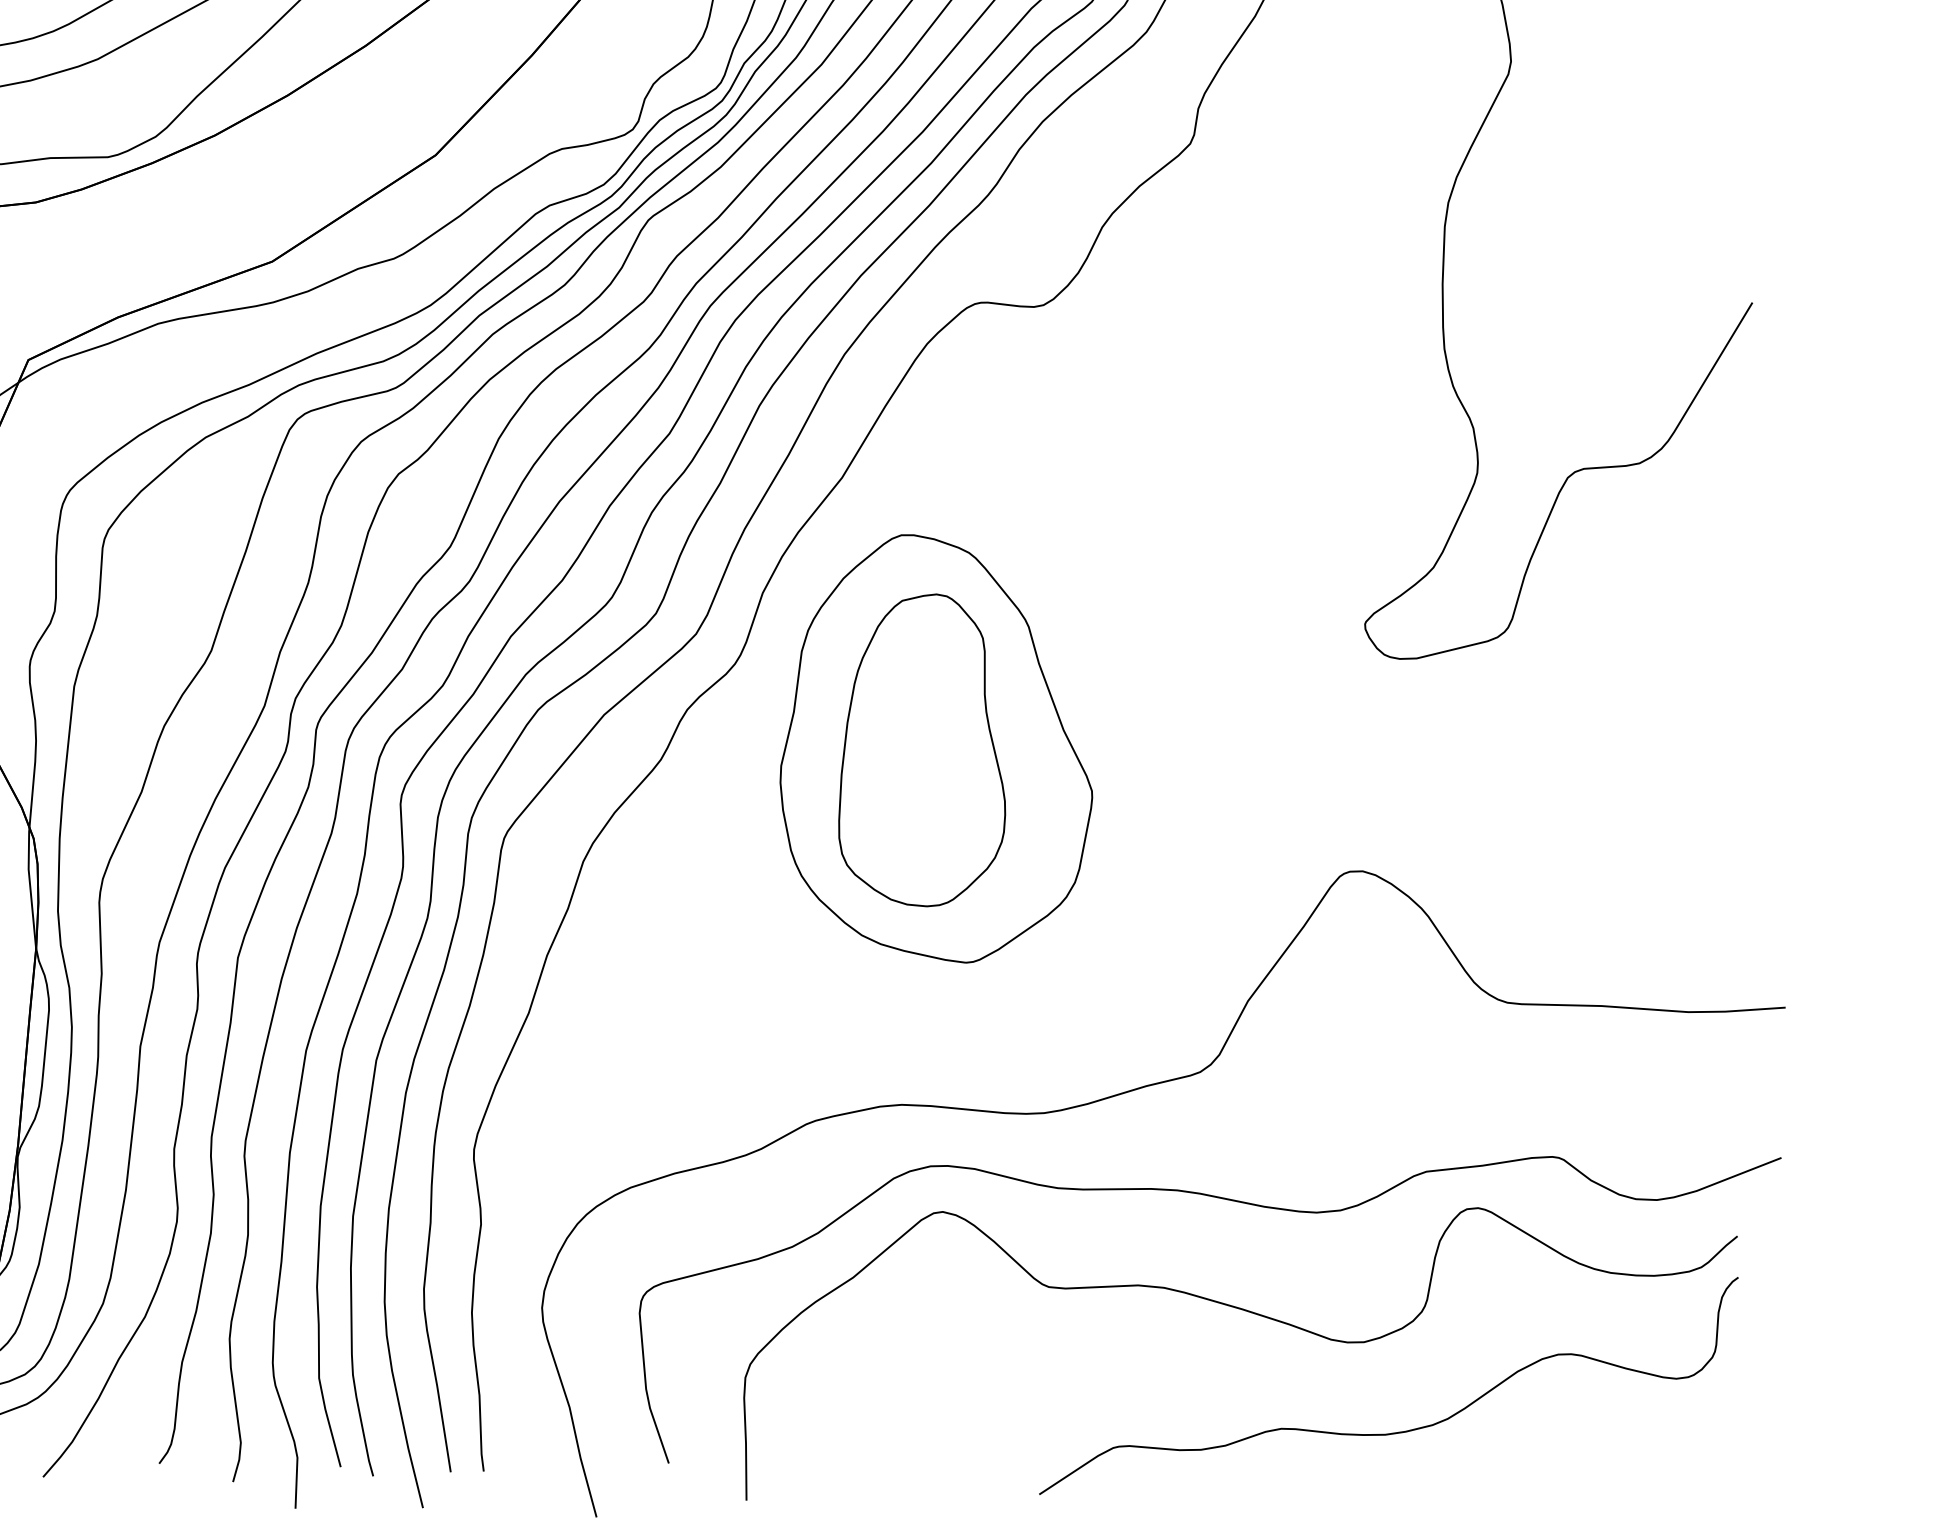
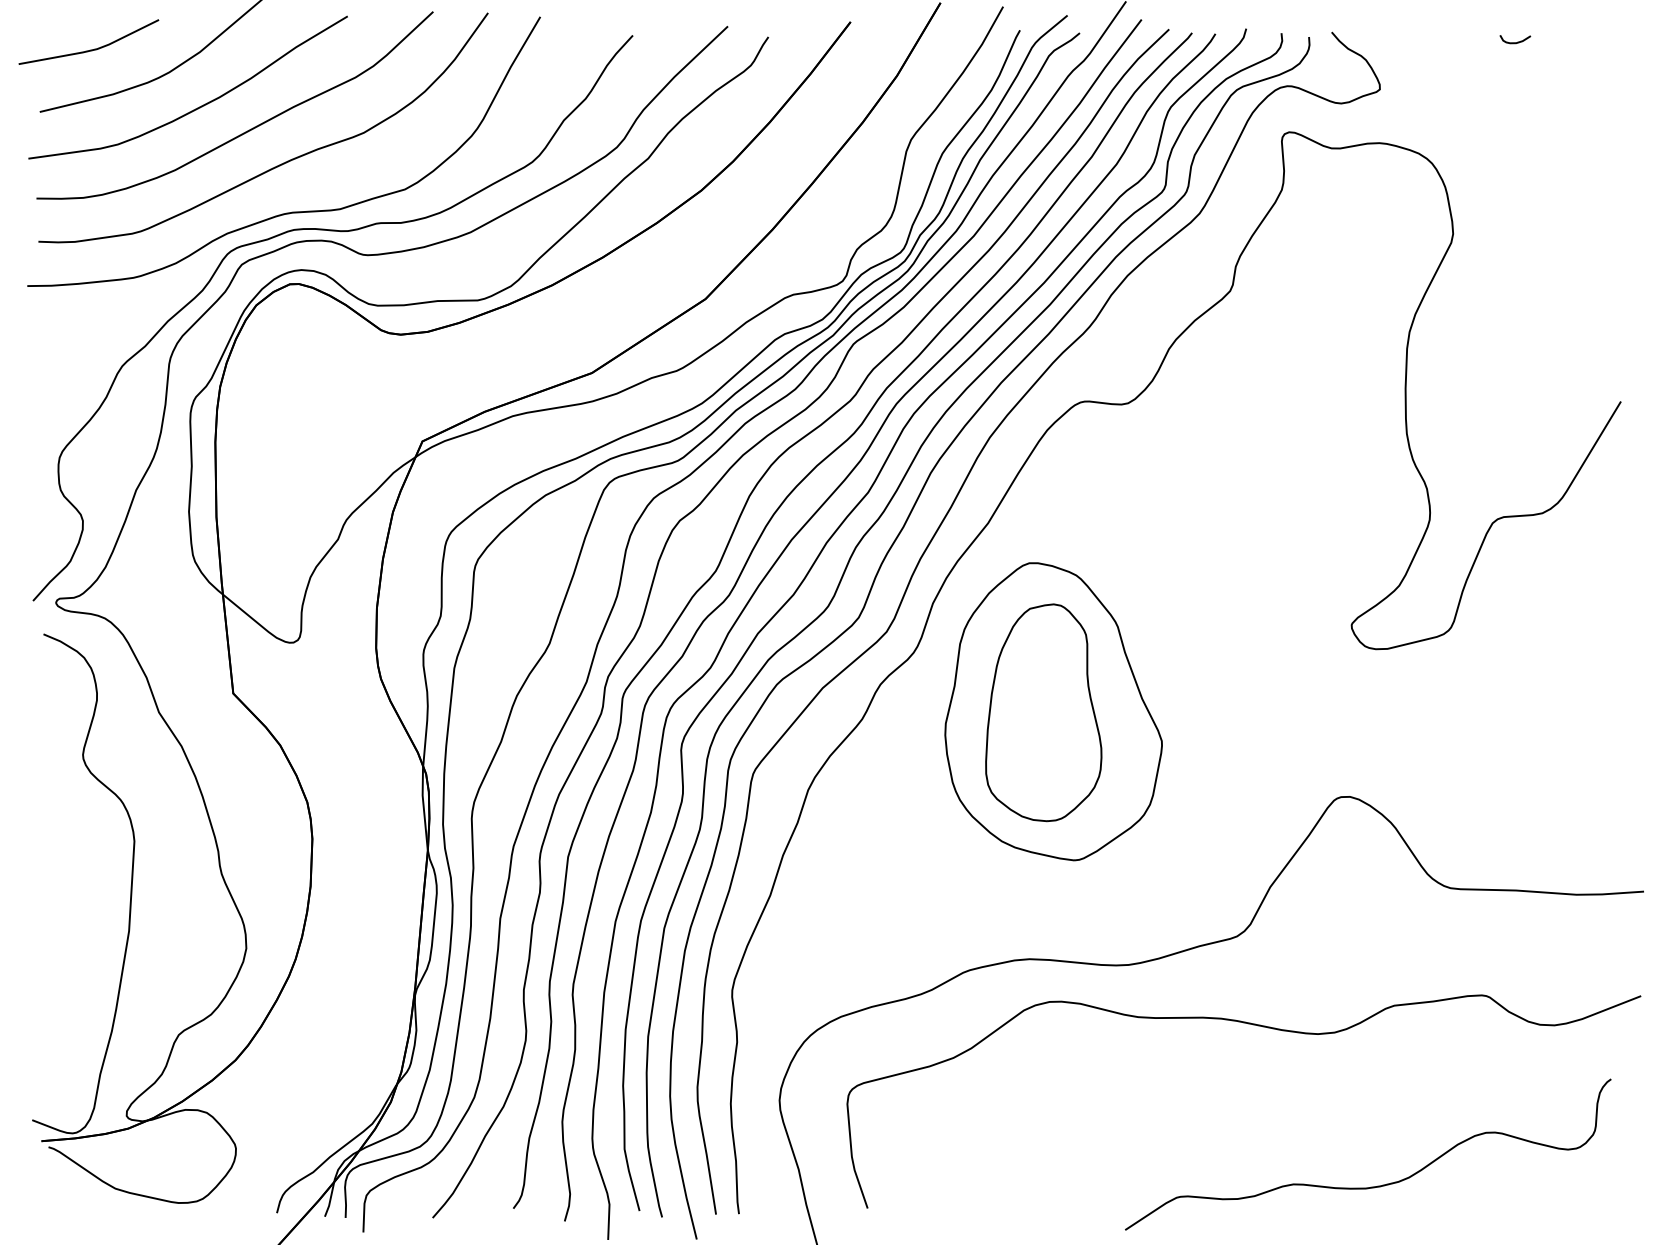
curve: (1251, 1313) -> (1272, 1104), removed

